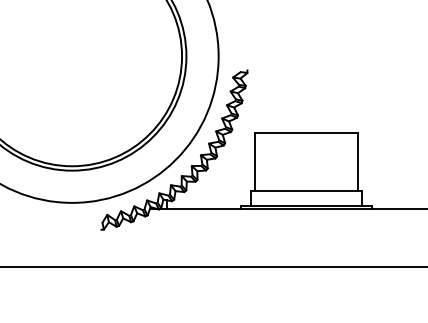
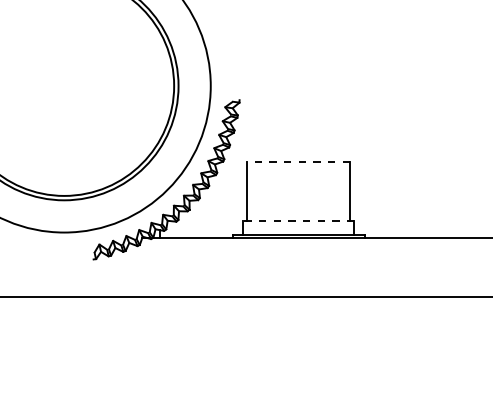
line: (306, 132) -> (298, 162), solid -> dashed
line: (306, 190) -> (298, 220), solid -> dashed

